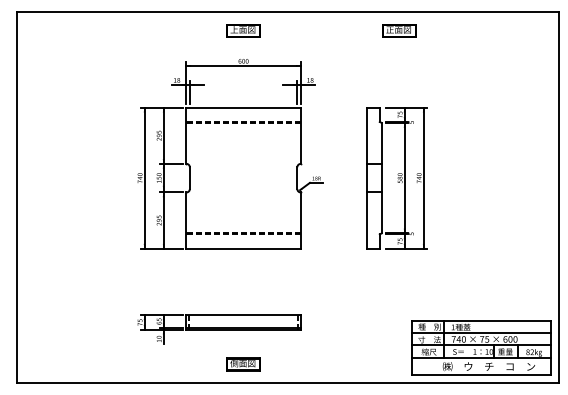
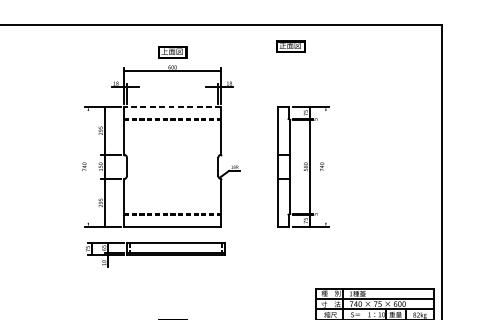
part: (243, 30) -> (172, 52), moved
part: (399, 30) -> (290, 46), moved
line: (243, 107) -> (172, 106), solid -> dashed
line: (144, 177) -> (88, 166), removed
line: (423, 177) -> (325, 166), removed
part: (219, 329) -> (155, 254), moved

